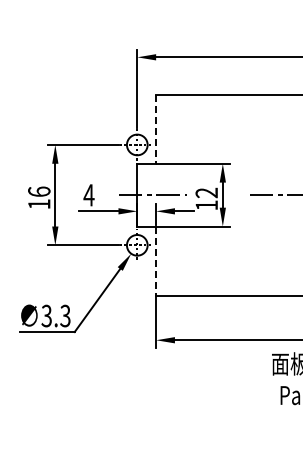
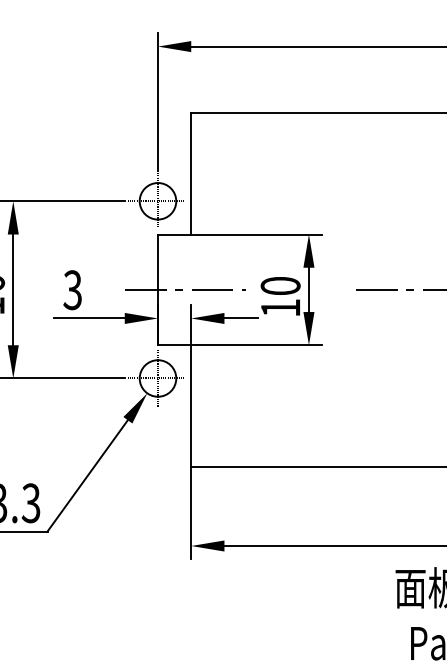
line: (156, 129) -> (191, 174), dashed -> solid
text: (206, 192) -> (280, 285), 12 -> 10
text: (88, 195) -> (71, 290), 4 -> 3
line: (156, 261) -> (191, 407), dashed -> solid

